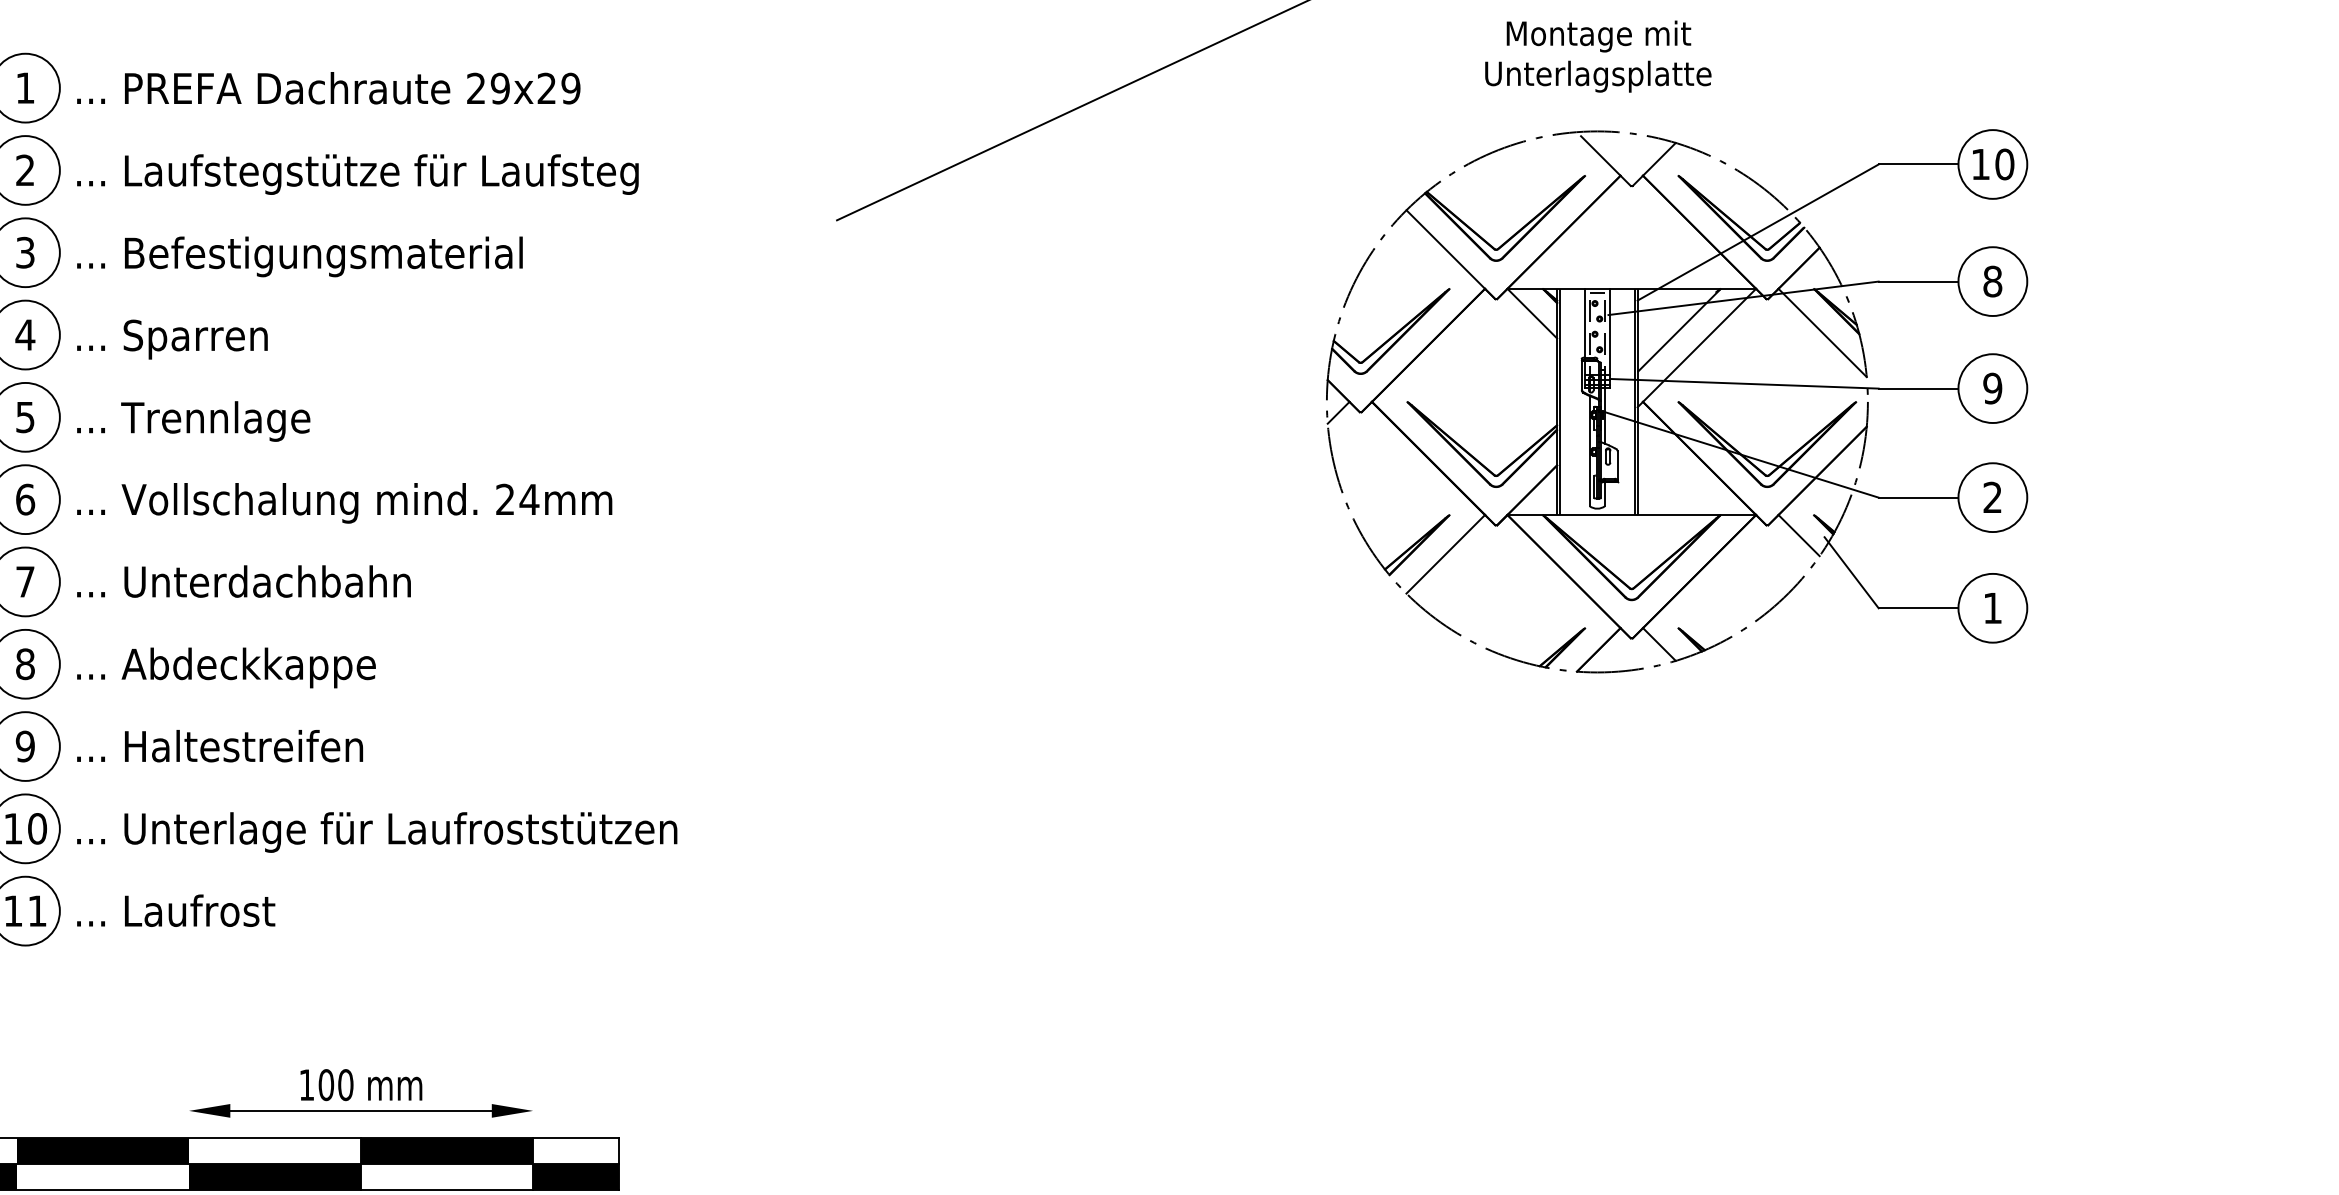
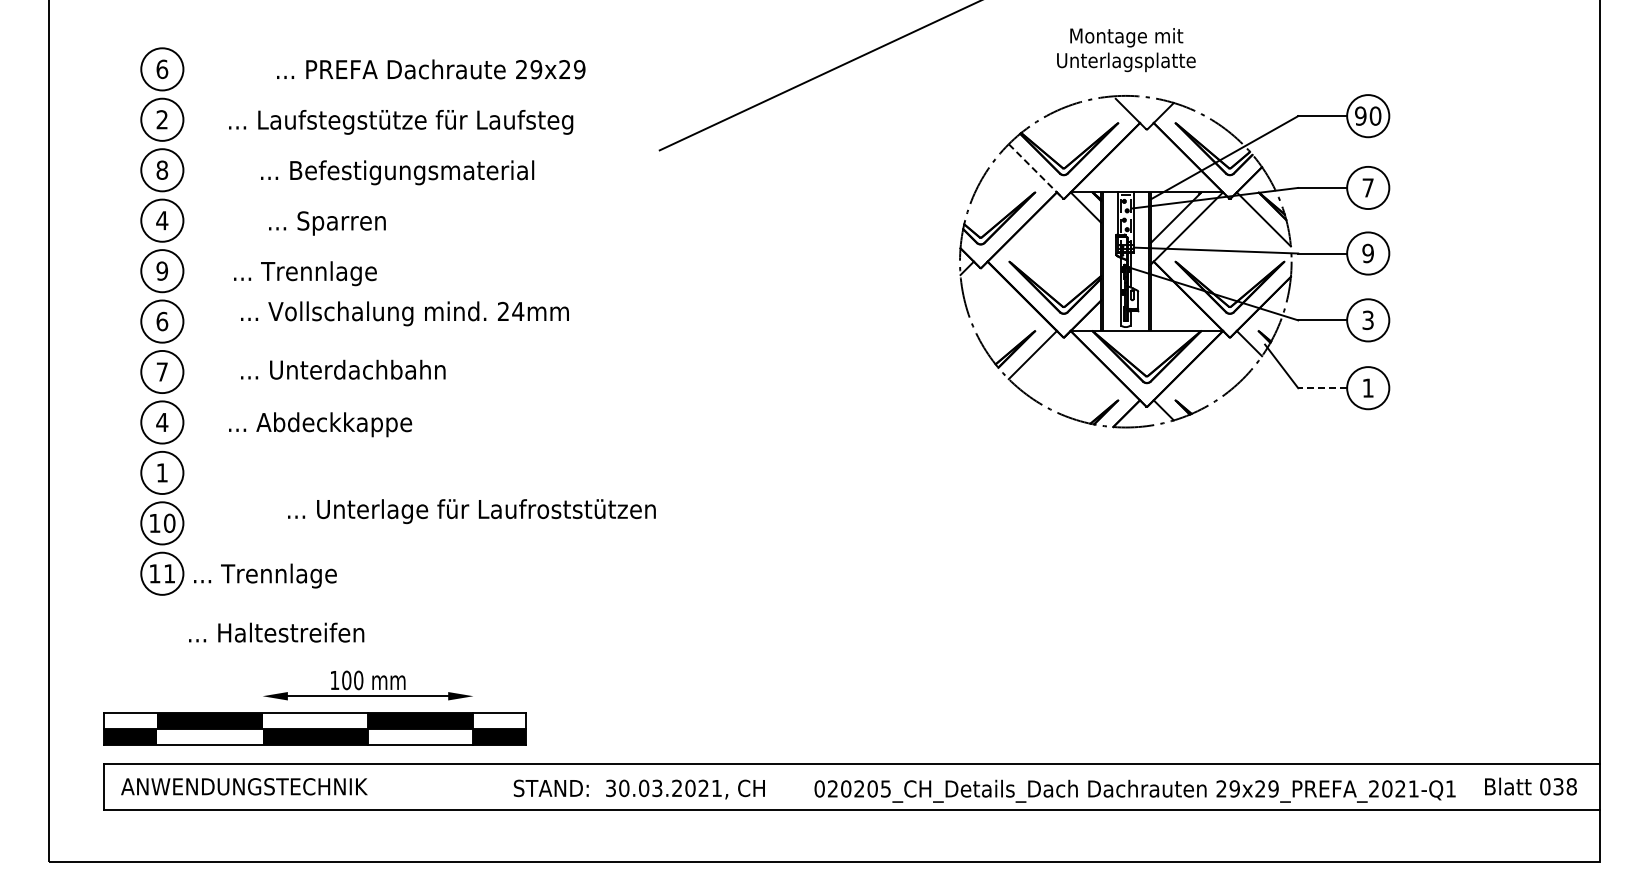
text: (25, 88) -> (162, 69), 1 -> 6
text: (329, 88) -> (431, 69), moved
text: (1980, 163) -> (1360, 115), 10 -> 90
text: (358, 174) -> (401, 122), moved
text: (25, 251) -> (162, 169), 3 -> 8
line: (1451, 254) -> (1036, 171), solid -> dashed
text: (299, 256) -> (397, 172), moved
text: (1991, 280) -> (1367, 187), 8 -> 7
text: (172, 339) -> (327, 223), moved
text: (25, 416) -> (162, 270), 5 -> 9
text: (193, 421) -> (305, 273), moved
text: (1991, 497) -> (1367, 320), 2 -> 3
text: (343, 502) -> (404, 313), moved
text: (244, 581) -> (343, 369), moved
line: (1918, 608) -> (1322, 388), solid -> dashed
text: (25, 664) -> (162, 422), 8 -> 4
text: (226, 667) -> (320, 424), moved
text: (25, 745) -> (162, 472), 9 -> 1
text: (219, 745) -> (276, 632), moved
text: (376, 832) -> (471, 511), moved
text: (214, 913) -> (278, 575), ... Laufrost -> ... Trennlage

